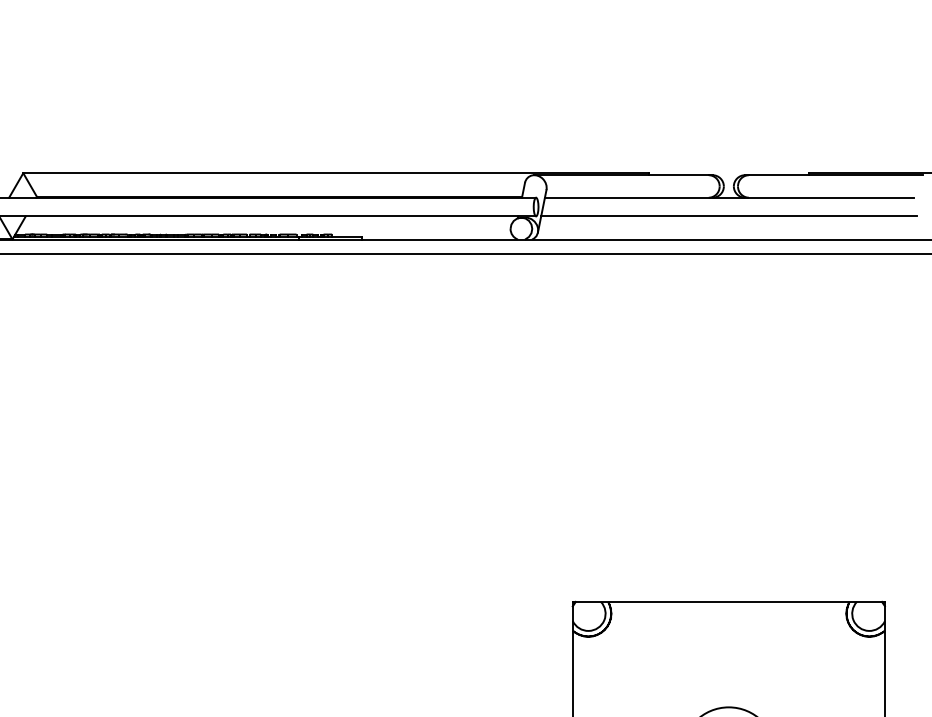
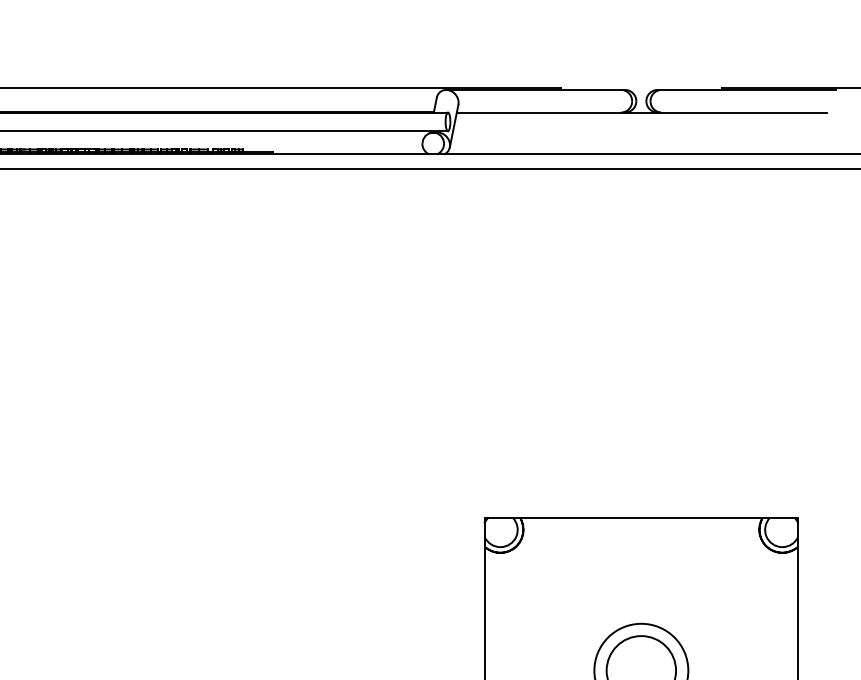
line: (728, 216) -> (641, 131), removed

